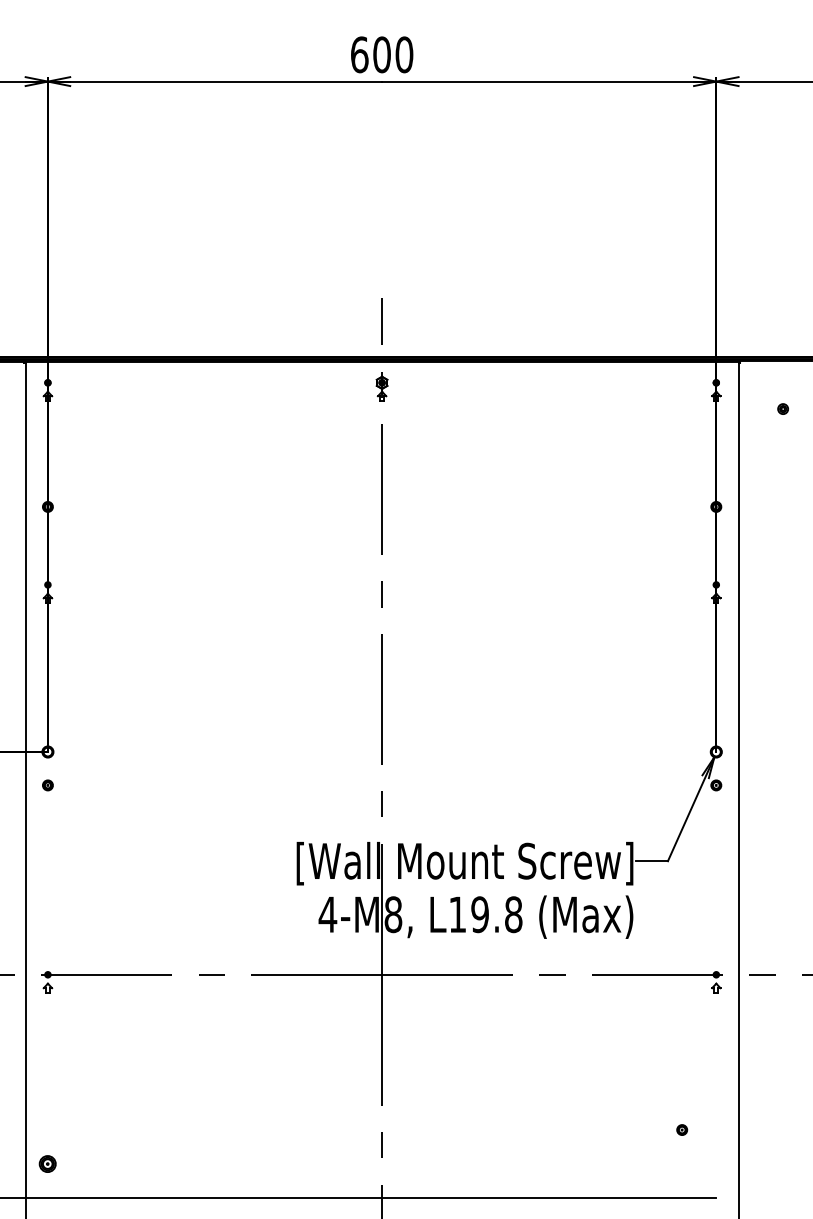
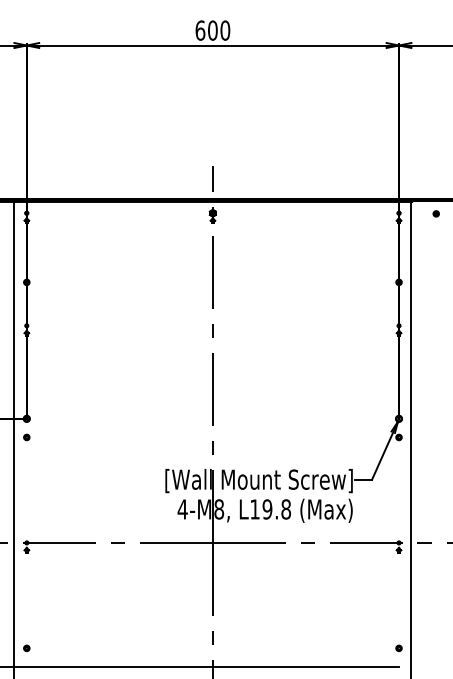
part: (781, 408) -> (435, 213), moved
part: (681, 1128) -> (398, 647), moved
part: (47, 1164) -> (26, 648), size x0.62

